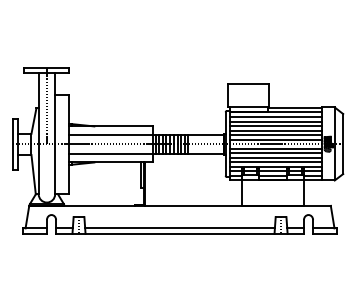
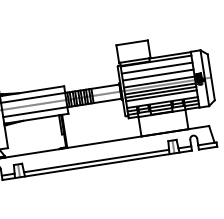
line: (275, 117) -> (156, 65), removed
line: (275, 126) -> (157, 71), removed
line: (275, 135) -> (158, 78), removed
line: (275, 162) -> (161, 99), removed

